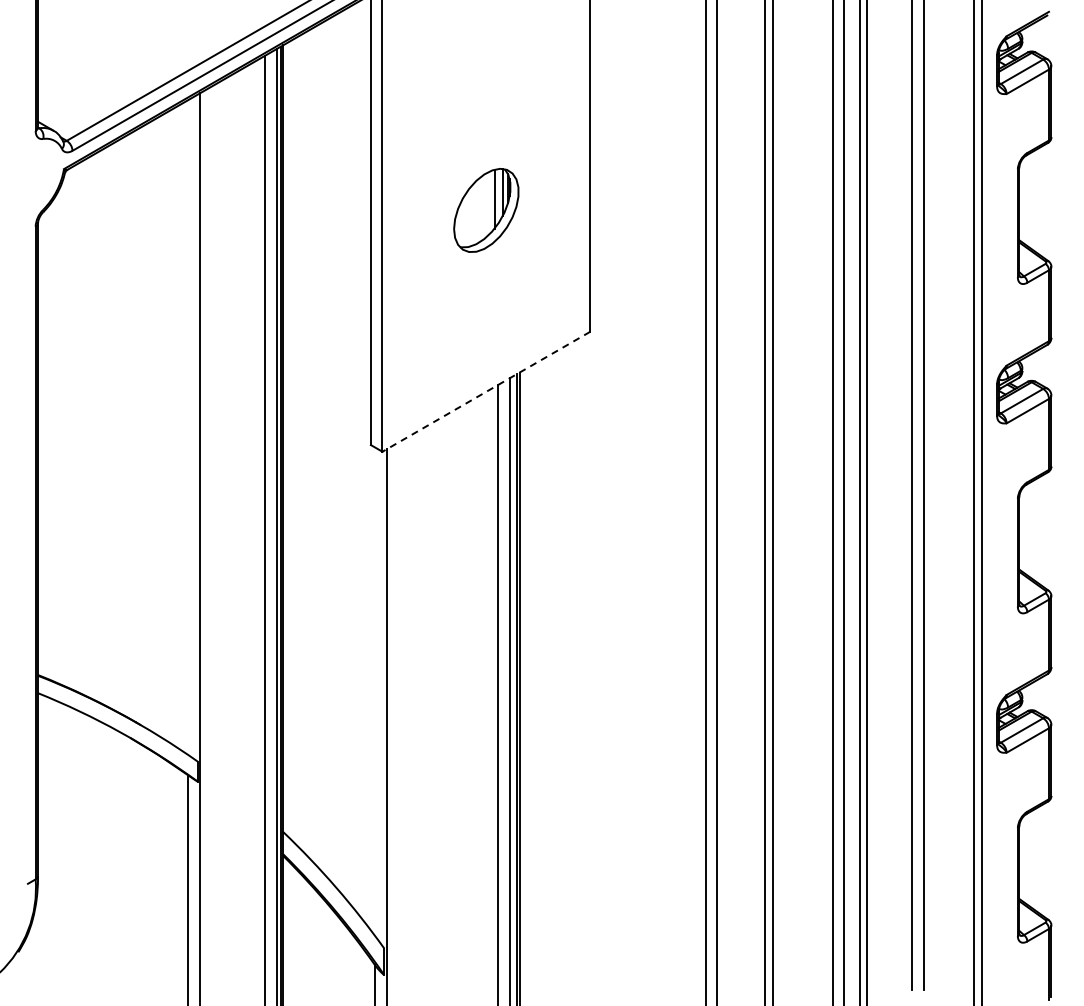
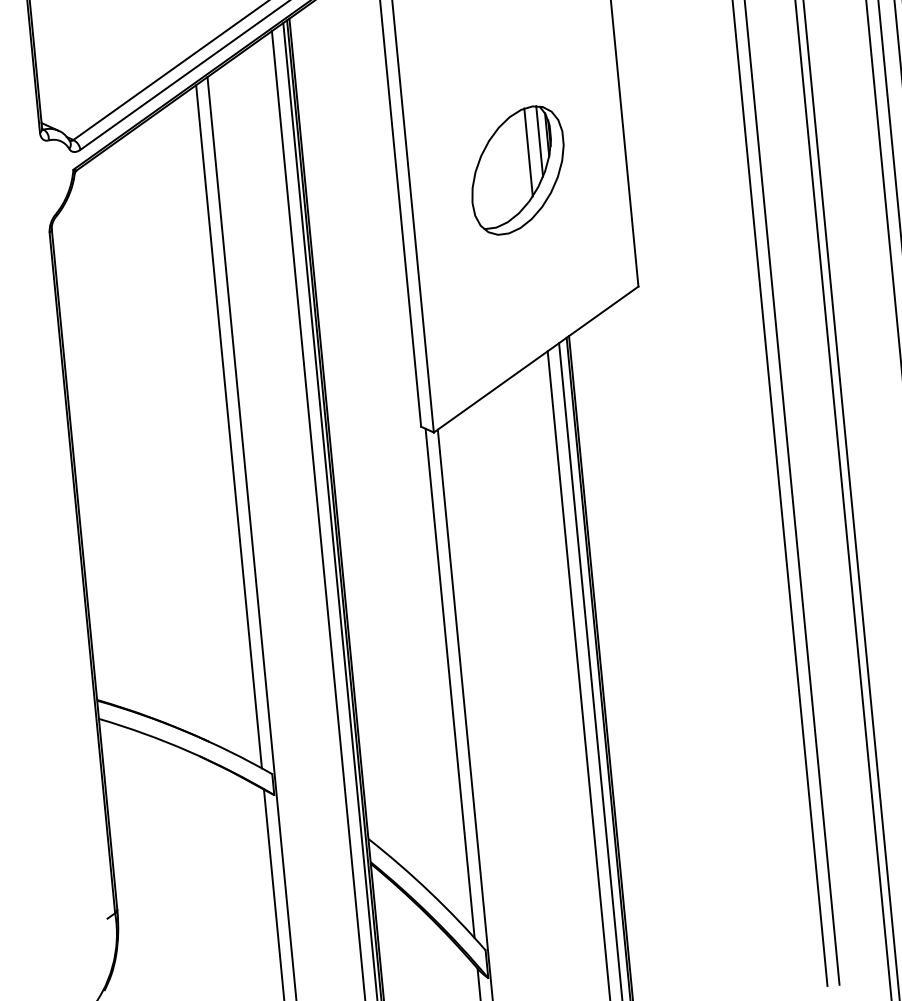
part: (486, 210) -> (518, 170), size x1.43
line: (486, 391) -> (536, 359), dashed -> solid
line: (188, 427) -> (229, 426), added
line: (374, 691) -> (449, 683), added

